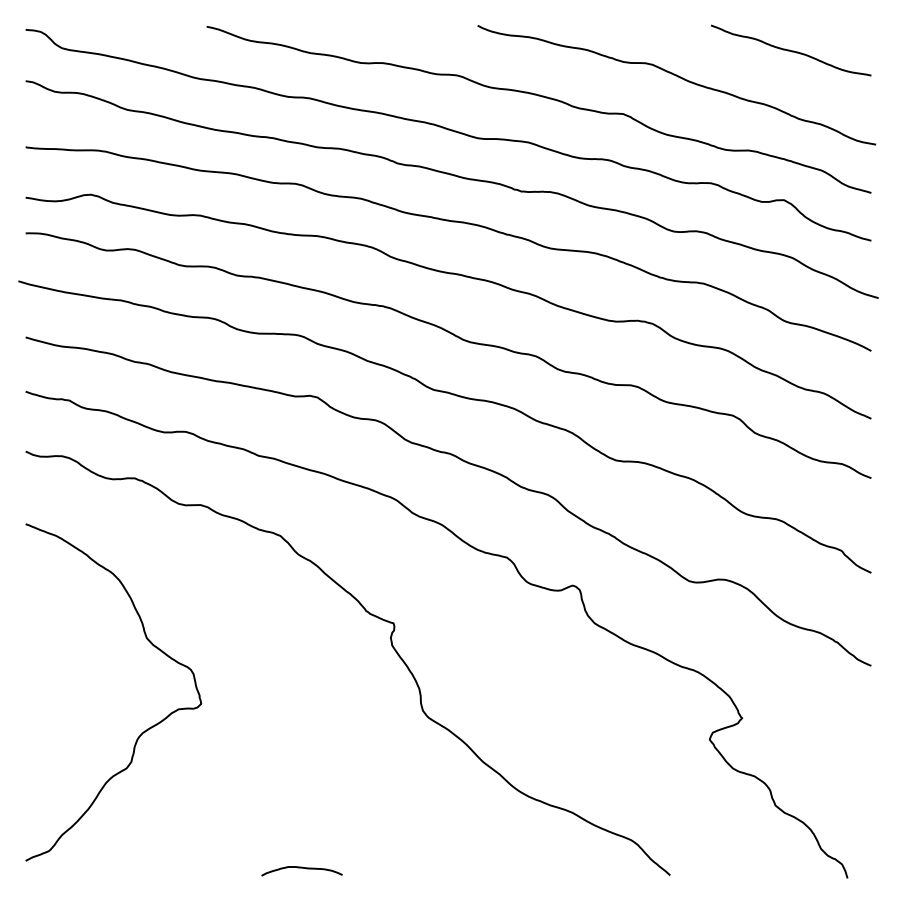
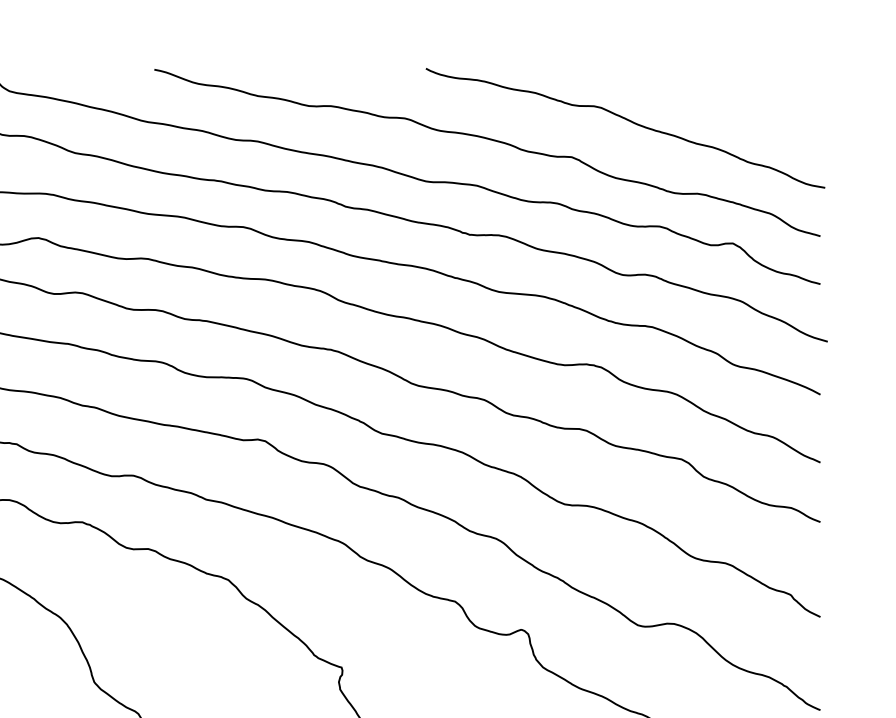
curve: (791, 50) -> (740, 93), removed

